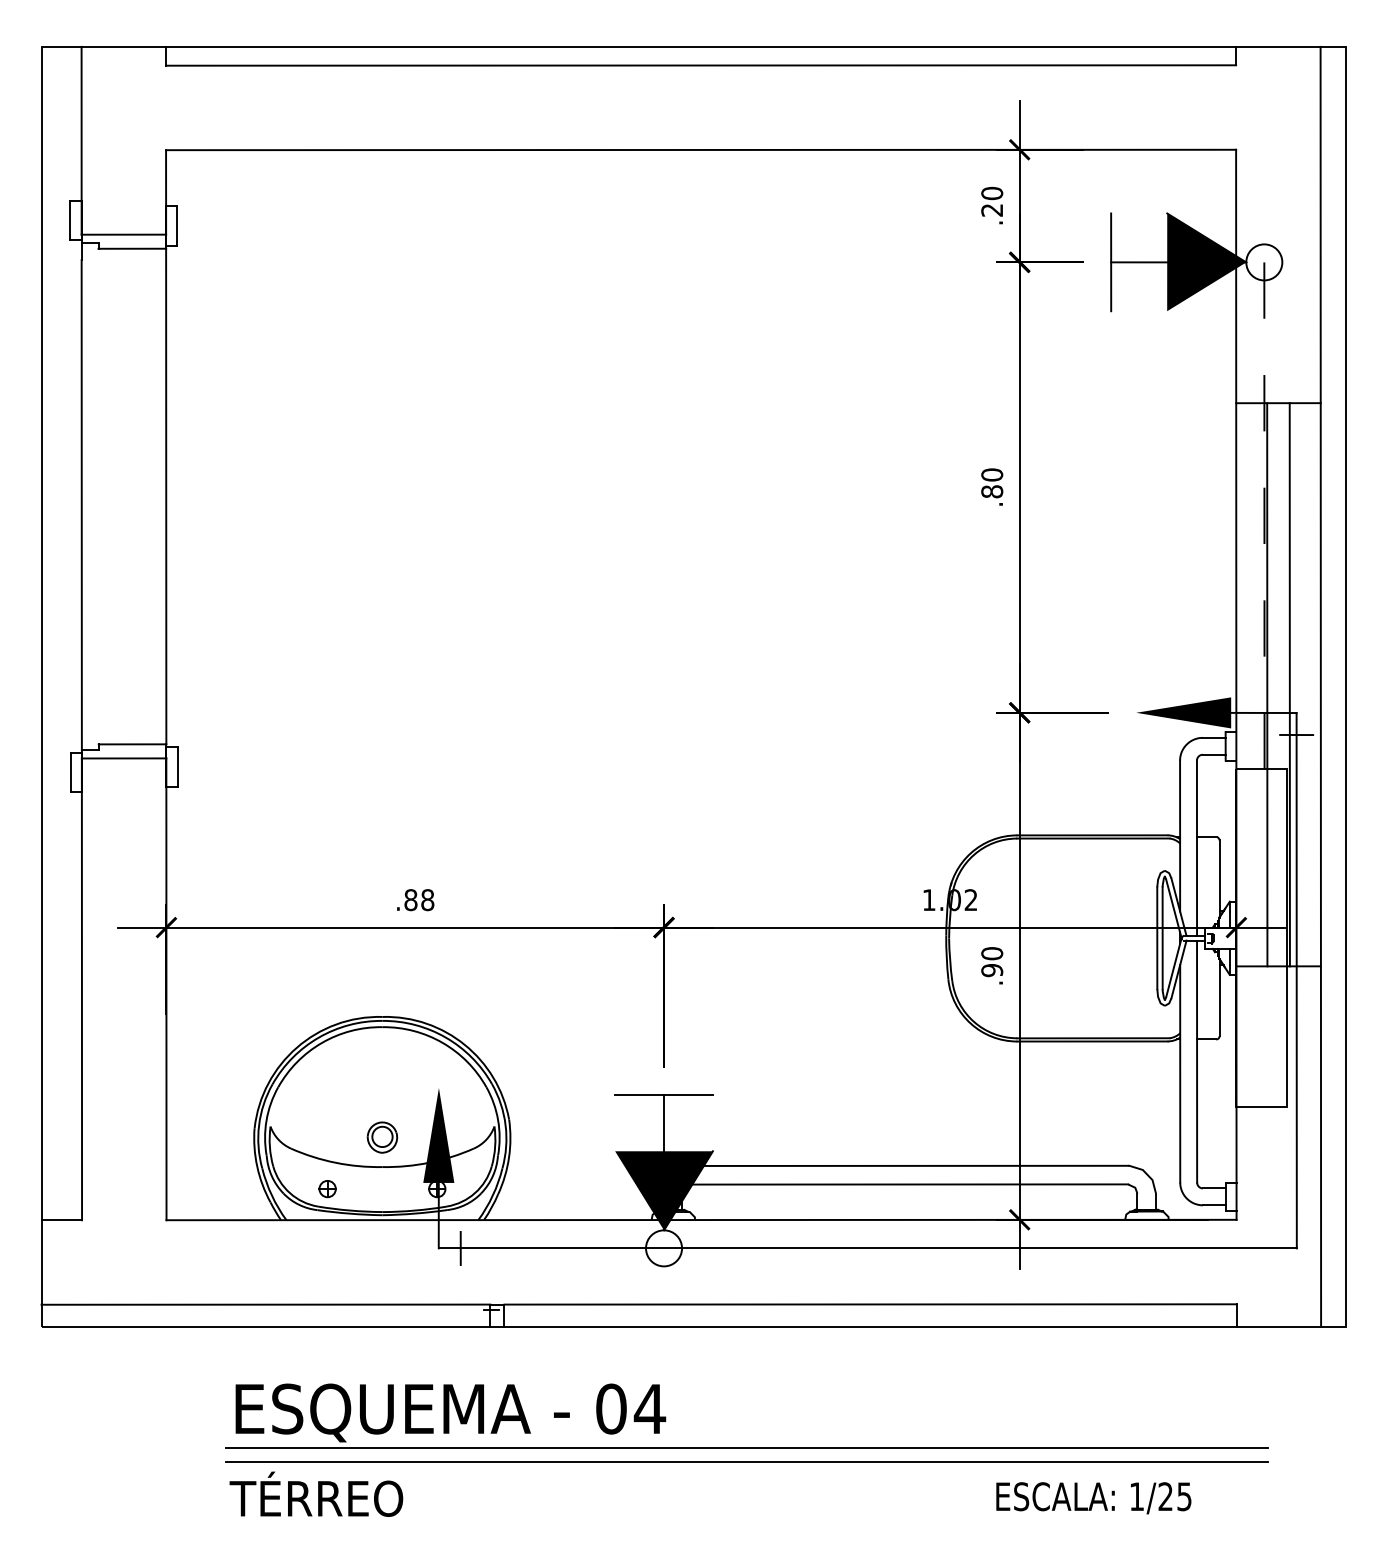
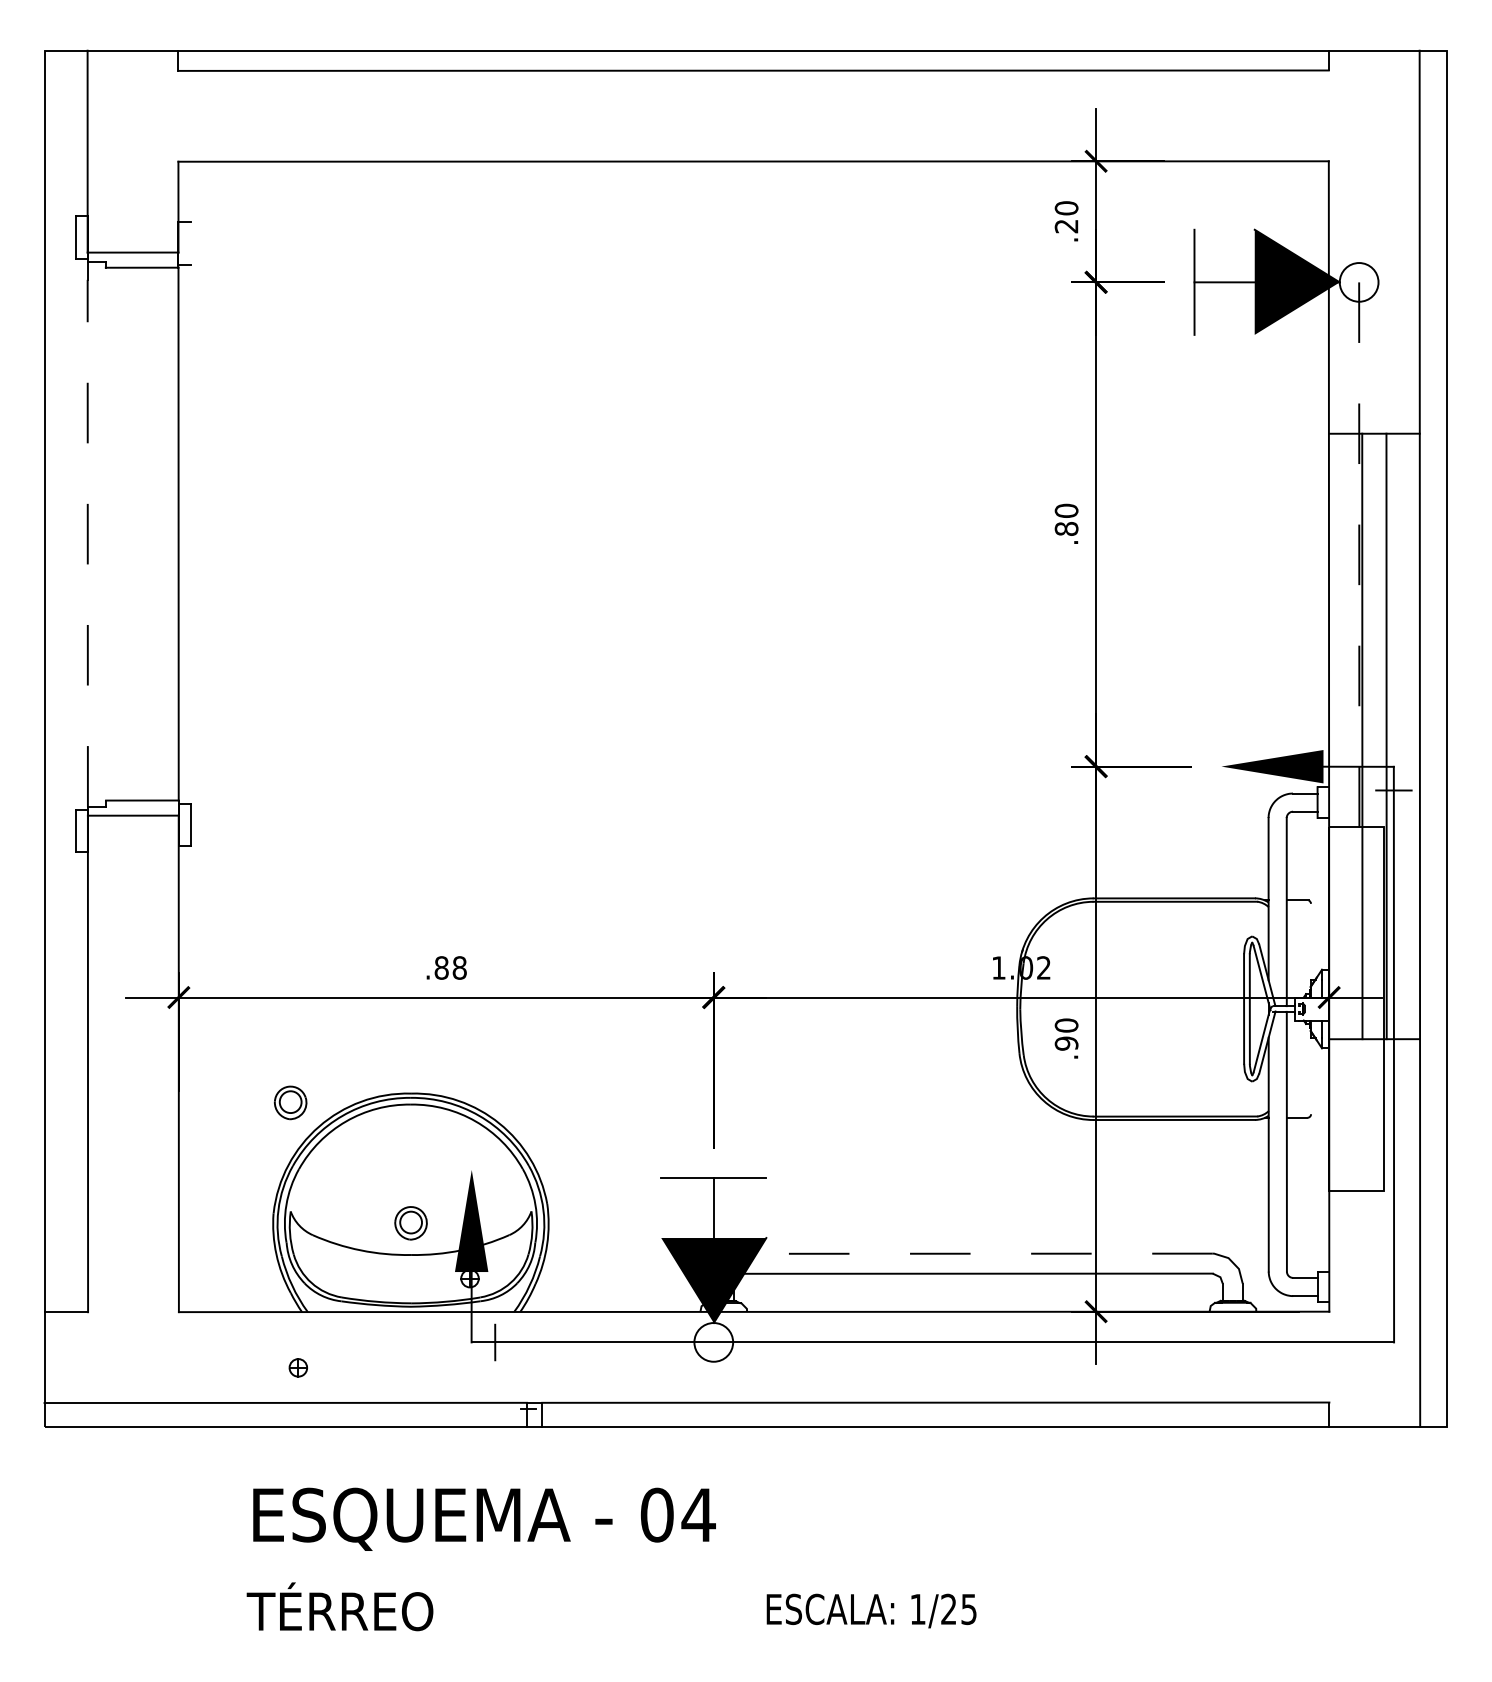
line: (177, 225) -> (190, 242), removed
line: (81, 505) -> (87, 543), solid -> dashed
line: (1219, 875) -> (1310, 941), removed
line: (1219, 1000) -> (1310, 1075), removed
part: (270, 1025) -> (290, 1102), added
line: (909, 1165) -> (977, 1253), solid -> dashed
part: (327, 1189) -> (298, 1368), moved
line: (746, 1448) -> (802, 1557), removed
line: (746, 1462) -> (802, 1572), removed
text: (1093, 1498) -> (871, 1611), moved

